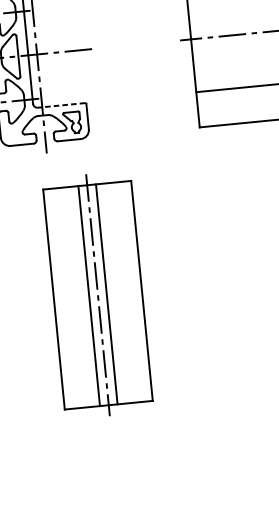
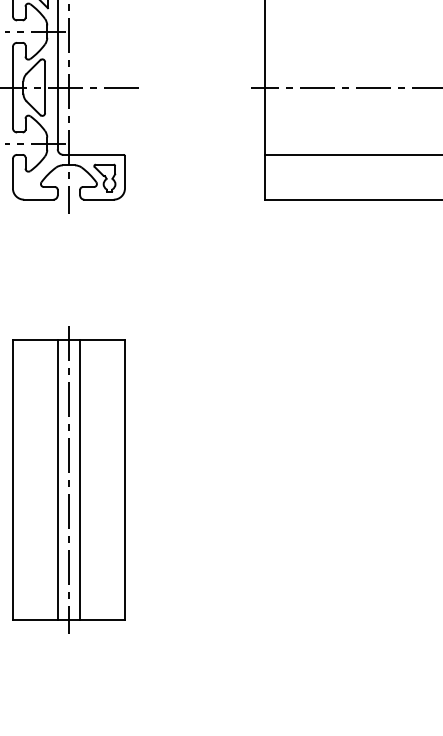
line: (60, 105) -> (92, 154), dashed -> solid
part: (97, 295) -> (68, 479), moved

